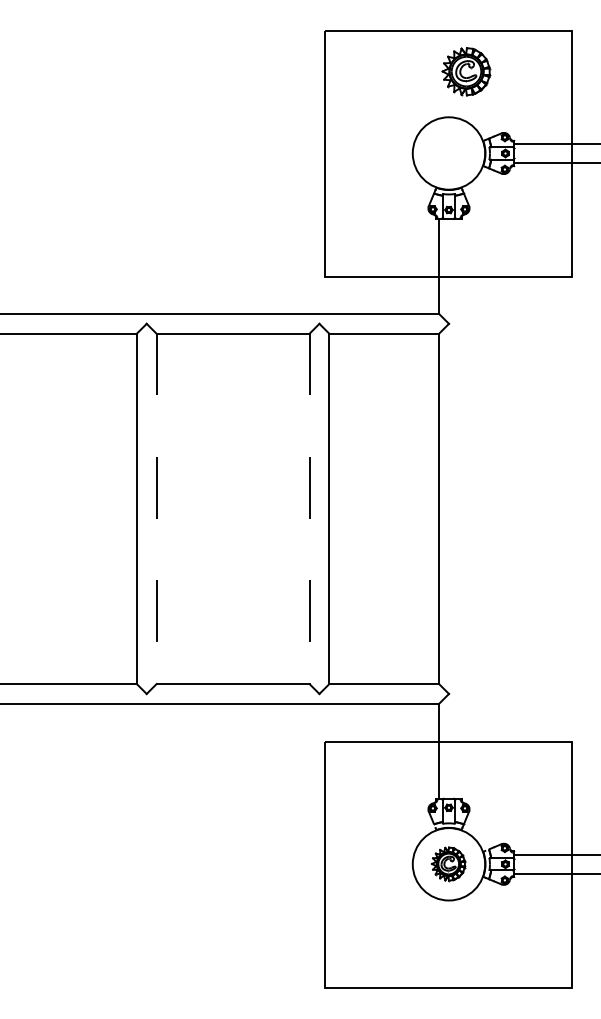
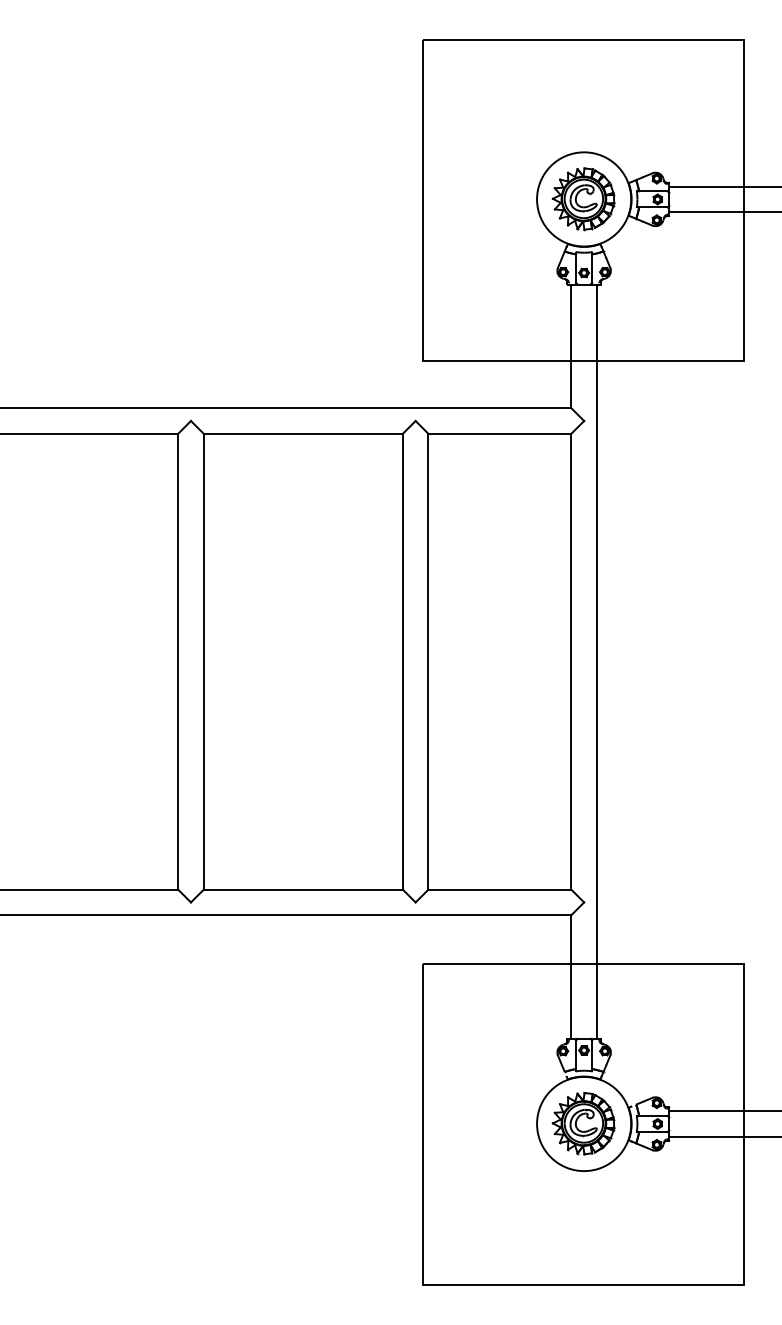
part: (466, 72) -> (583, 199), moved
line: (156, 508) -> (203, 661), dashed -> solid
line: (309, 508) -> (402, 661), dashed -> solid
line: (458, 508) -> (596, 661), added
part: (448, 863) -> (583, 1123), size x1.43

